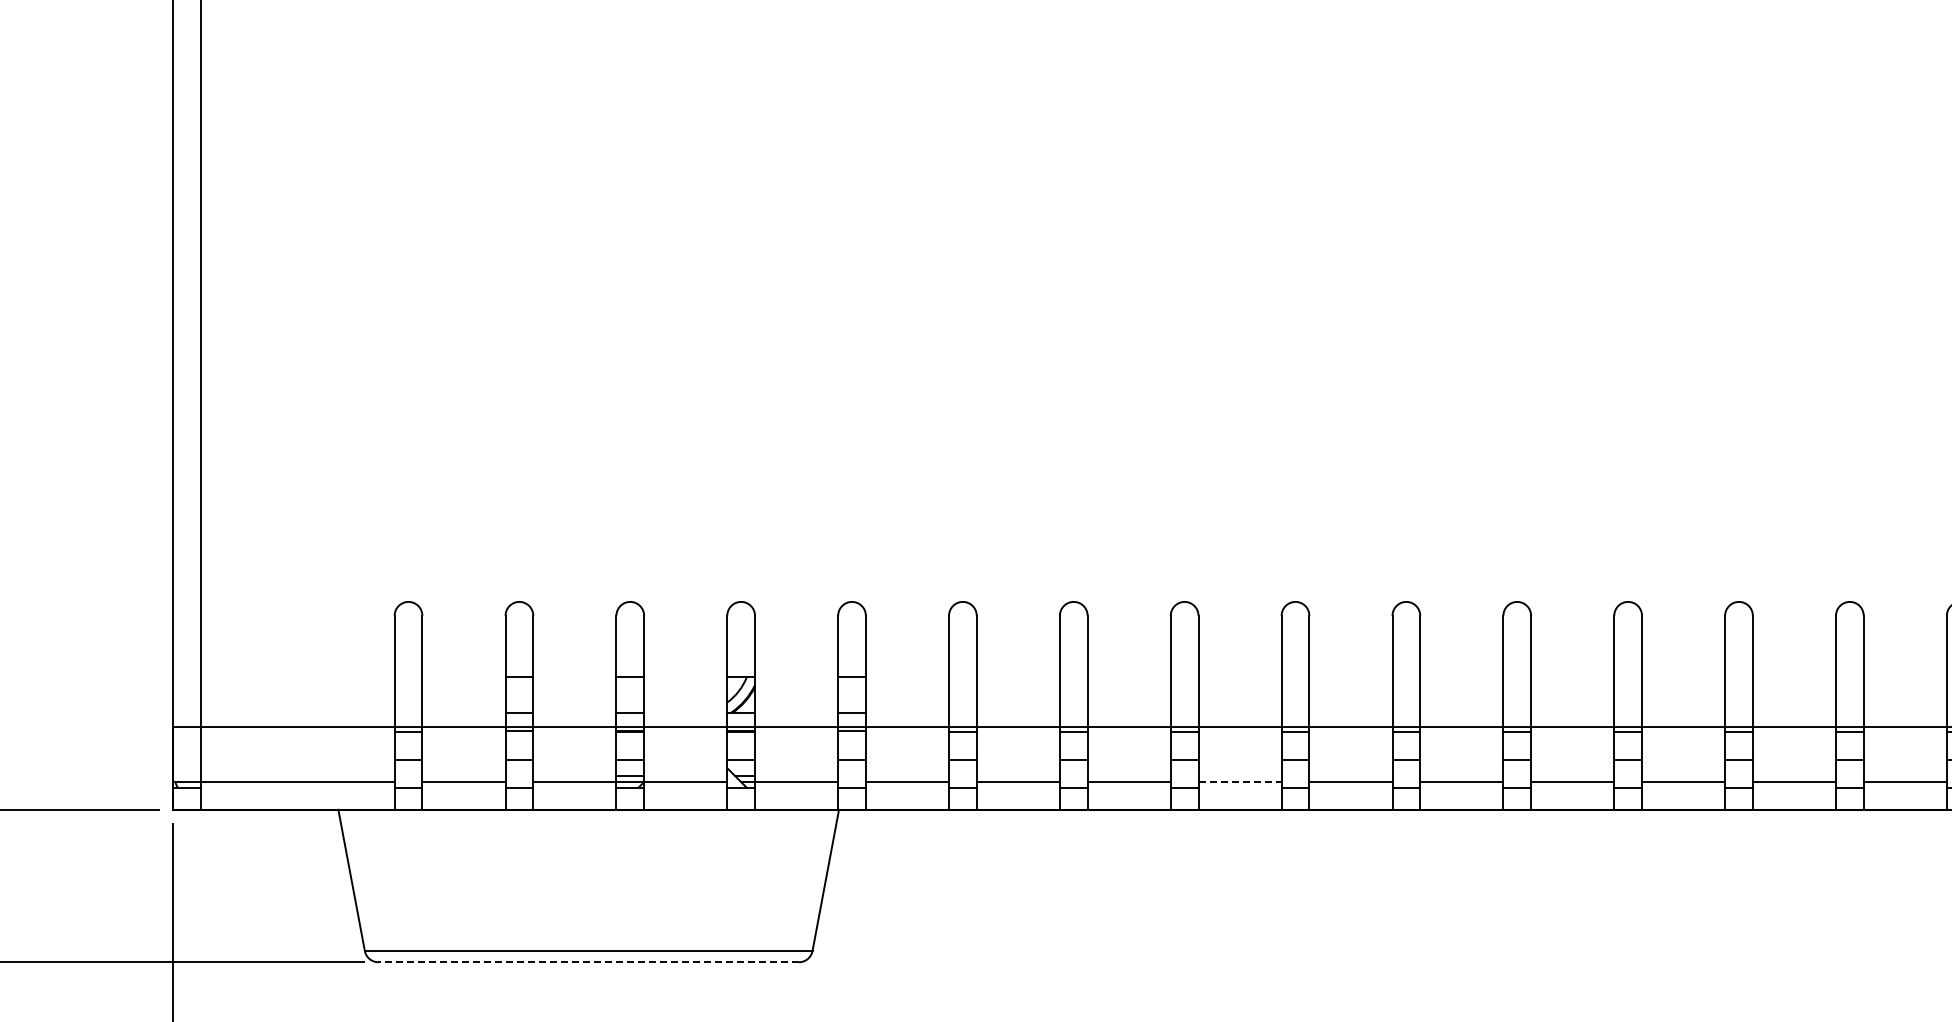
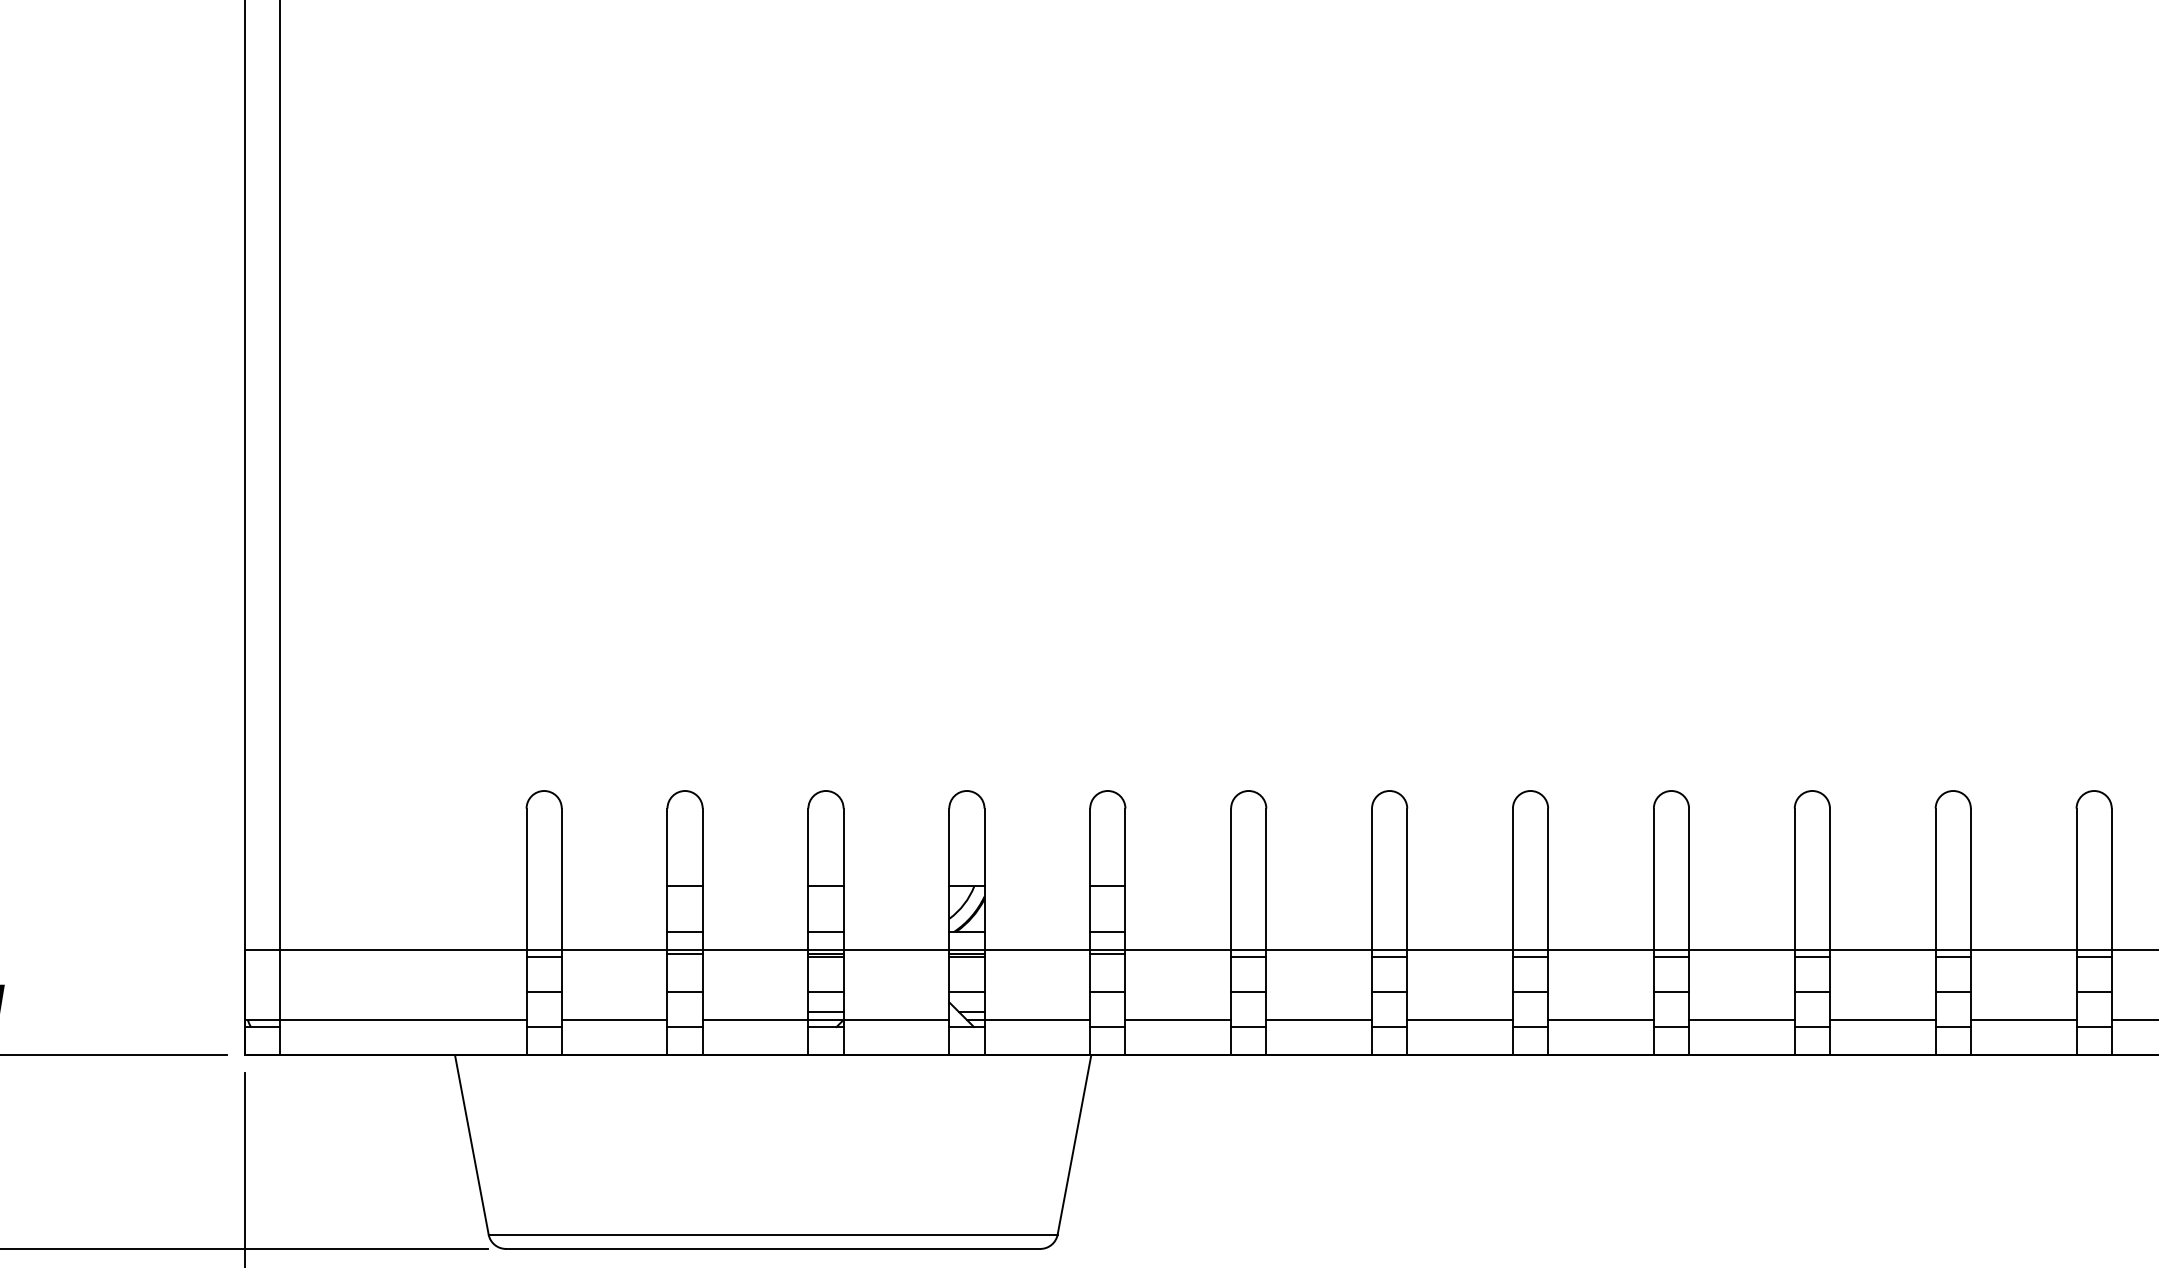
line: (1240, 782) -> (1601, 1020), dashed -> solid
line: (588, 962) -> (772, 1249), dashed -> solid

